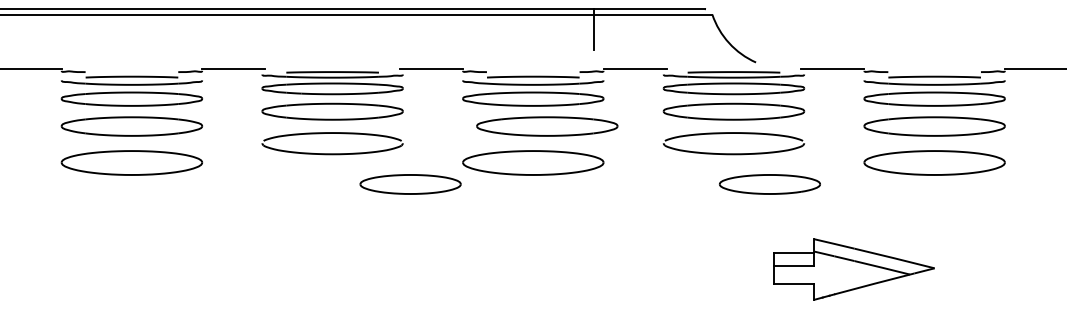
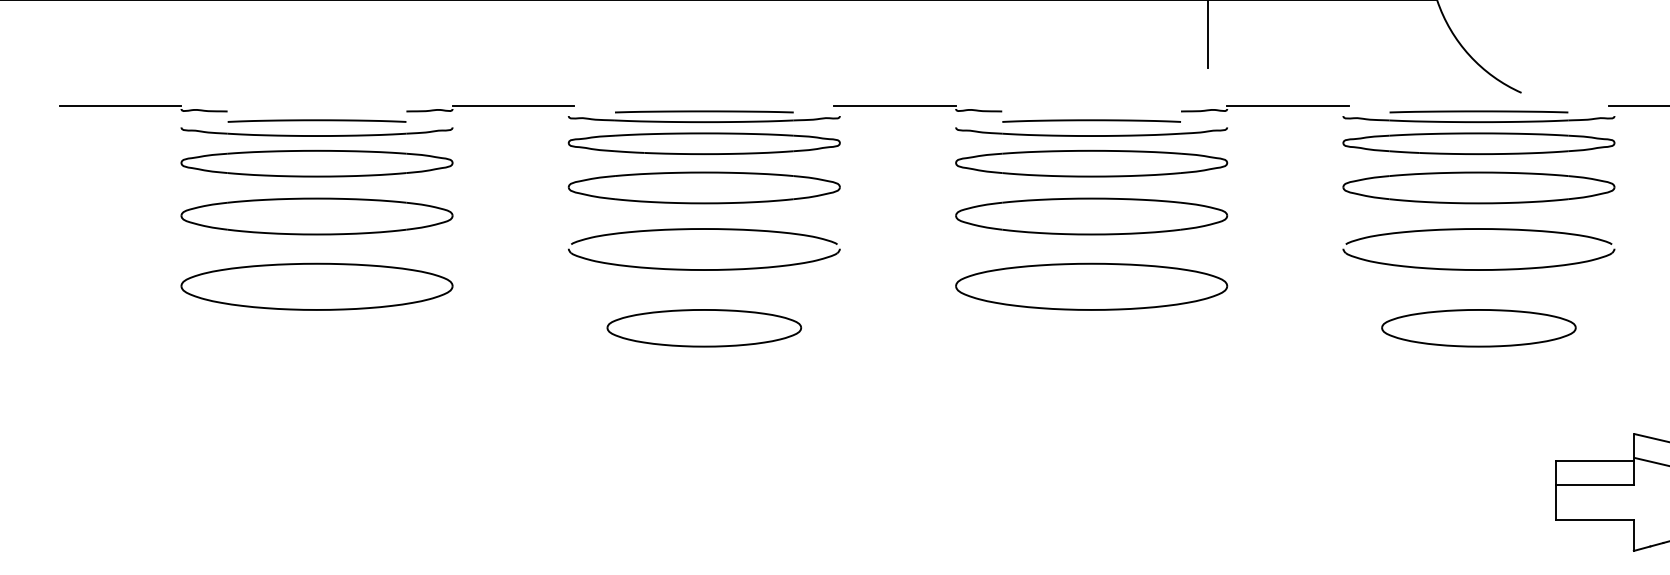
part: (547, 126) -> (1092, 216), moved
part: (410, 184) -> (704, 328), moved
part: (769, 184) -> (1478, 328), moved

